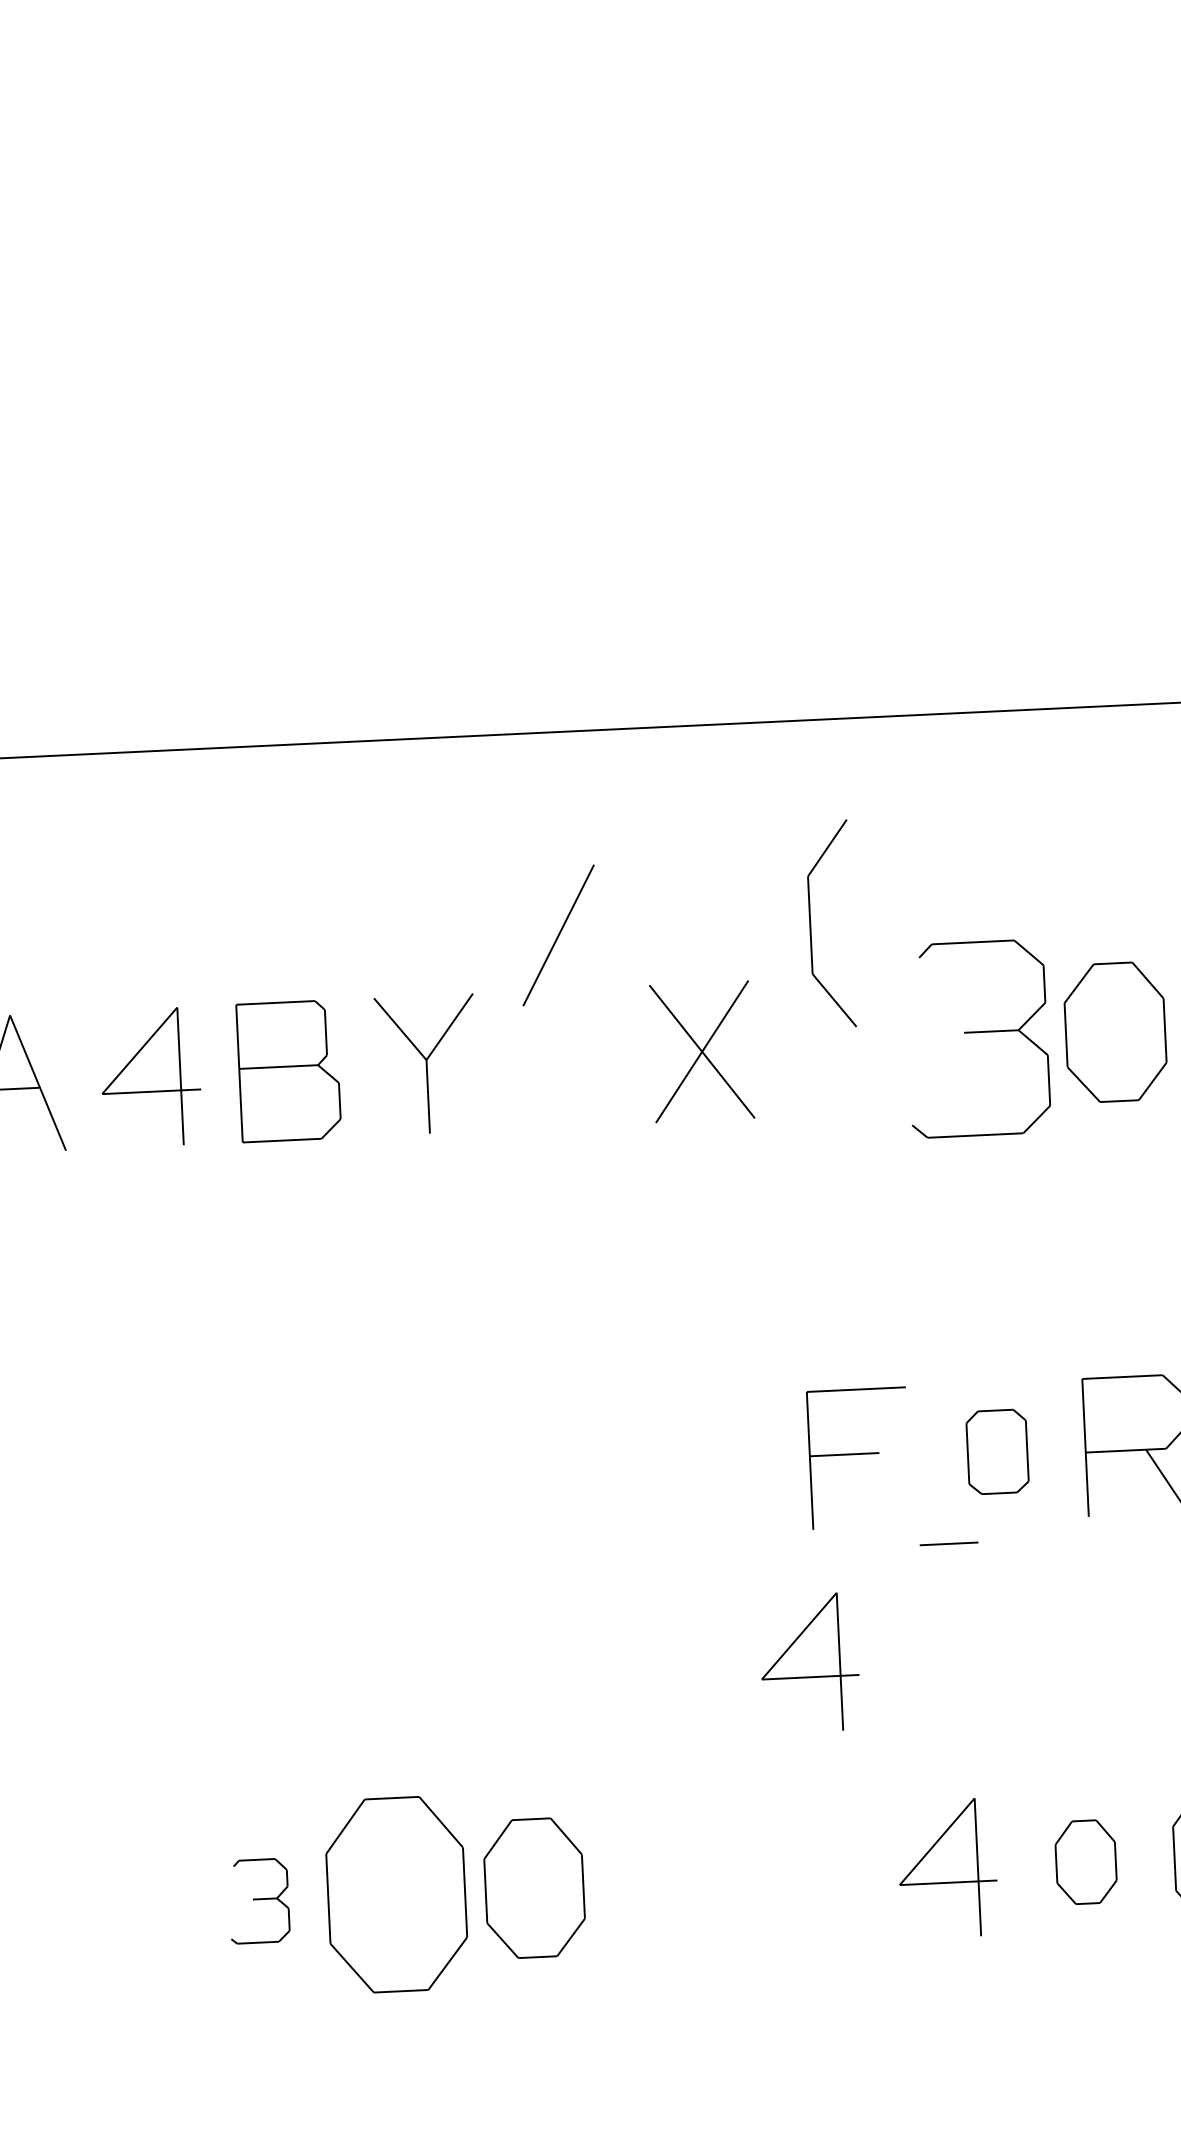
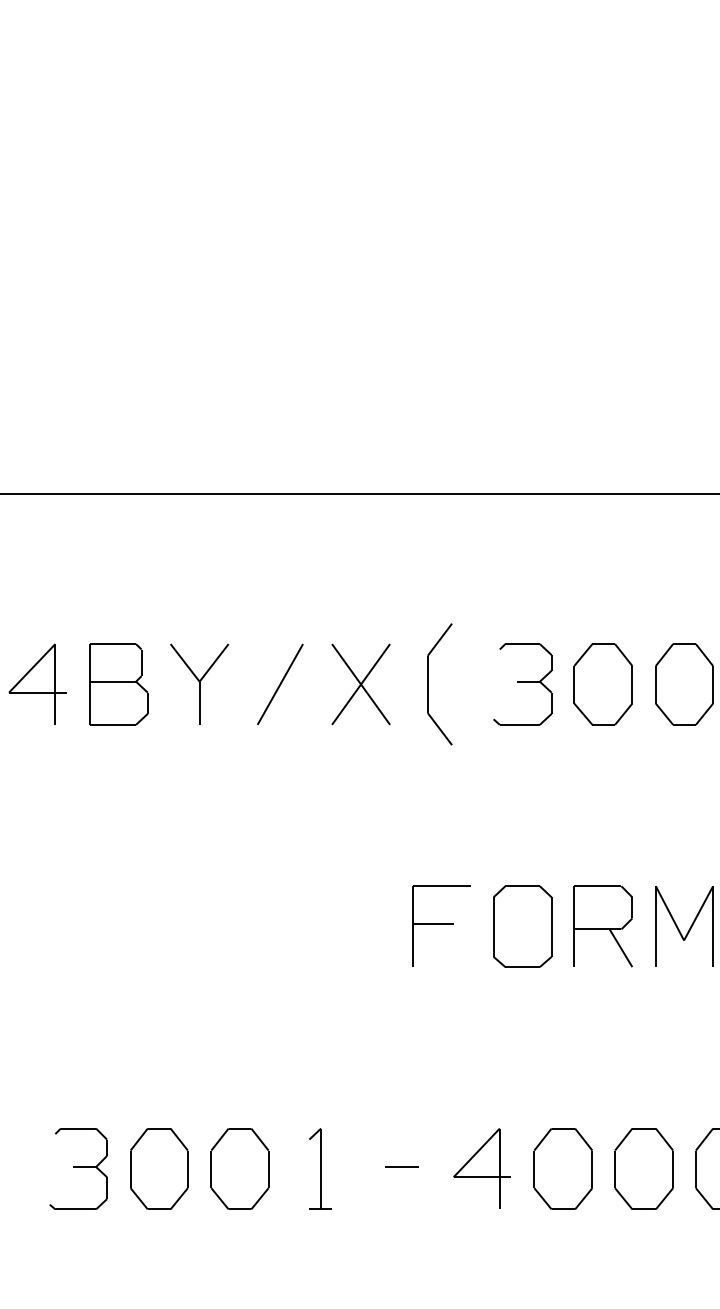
part: (811, 925) -> (428, 684), moved
line: (558, 933) -> (280, 683), moved
part: (977, 1038) -> (522, 684), size x0.71
part: (997, 1451) -> (522, 926), size x1.67
line: (948, 1542) -> (401, 1166), moved
part: (808, 1662) -> (406, 1044), removed
part: (1084, 1861) -> (562, 1168), size x1.67
part: (671, 1880) -> (320, 1168), added
part: (397, 1893) -> (159, 1168), size x0.71
part: (258, 1900) -> (78, 1168), size x1.67

